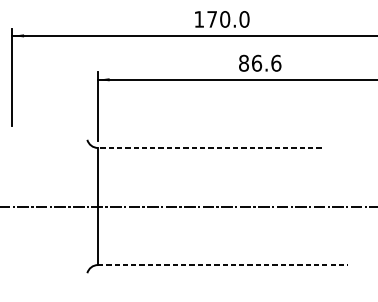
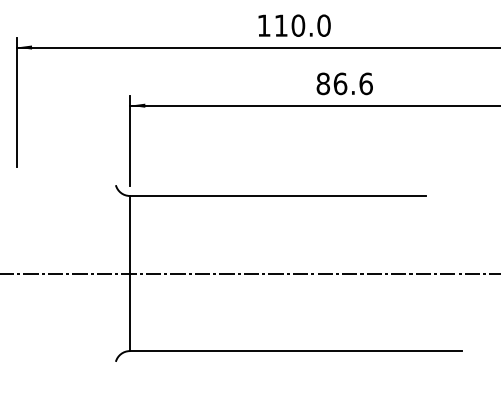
text: (212, 19) -> (281, 25), 170.0 -> 110.0
line: (209, 147) -> (277, 195), dashed -> solid
line: (222, 265) -> (295, 351), dashed -> solid

